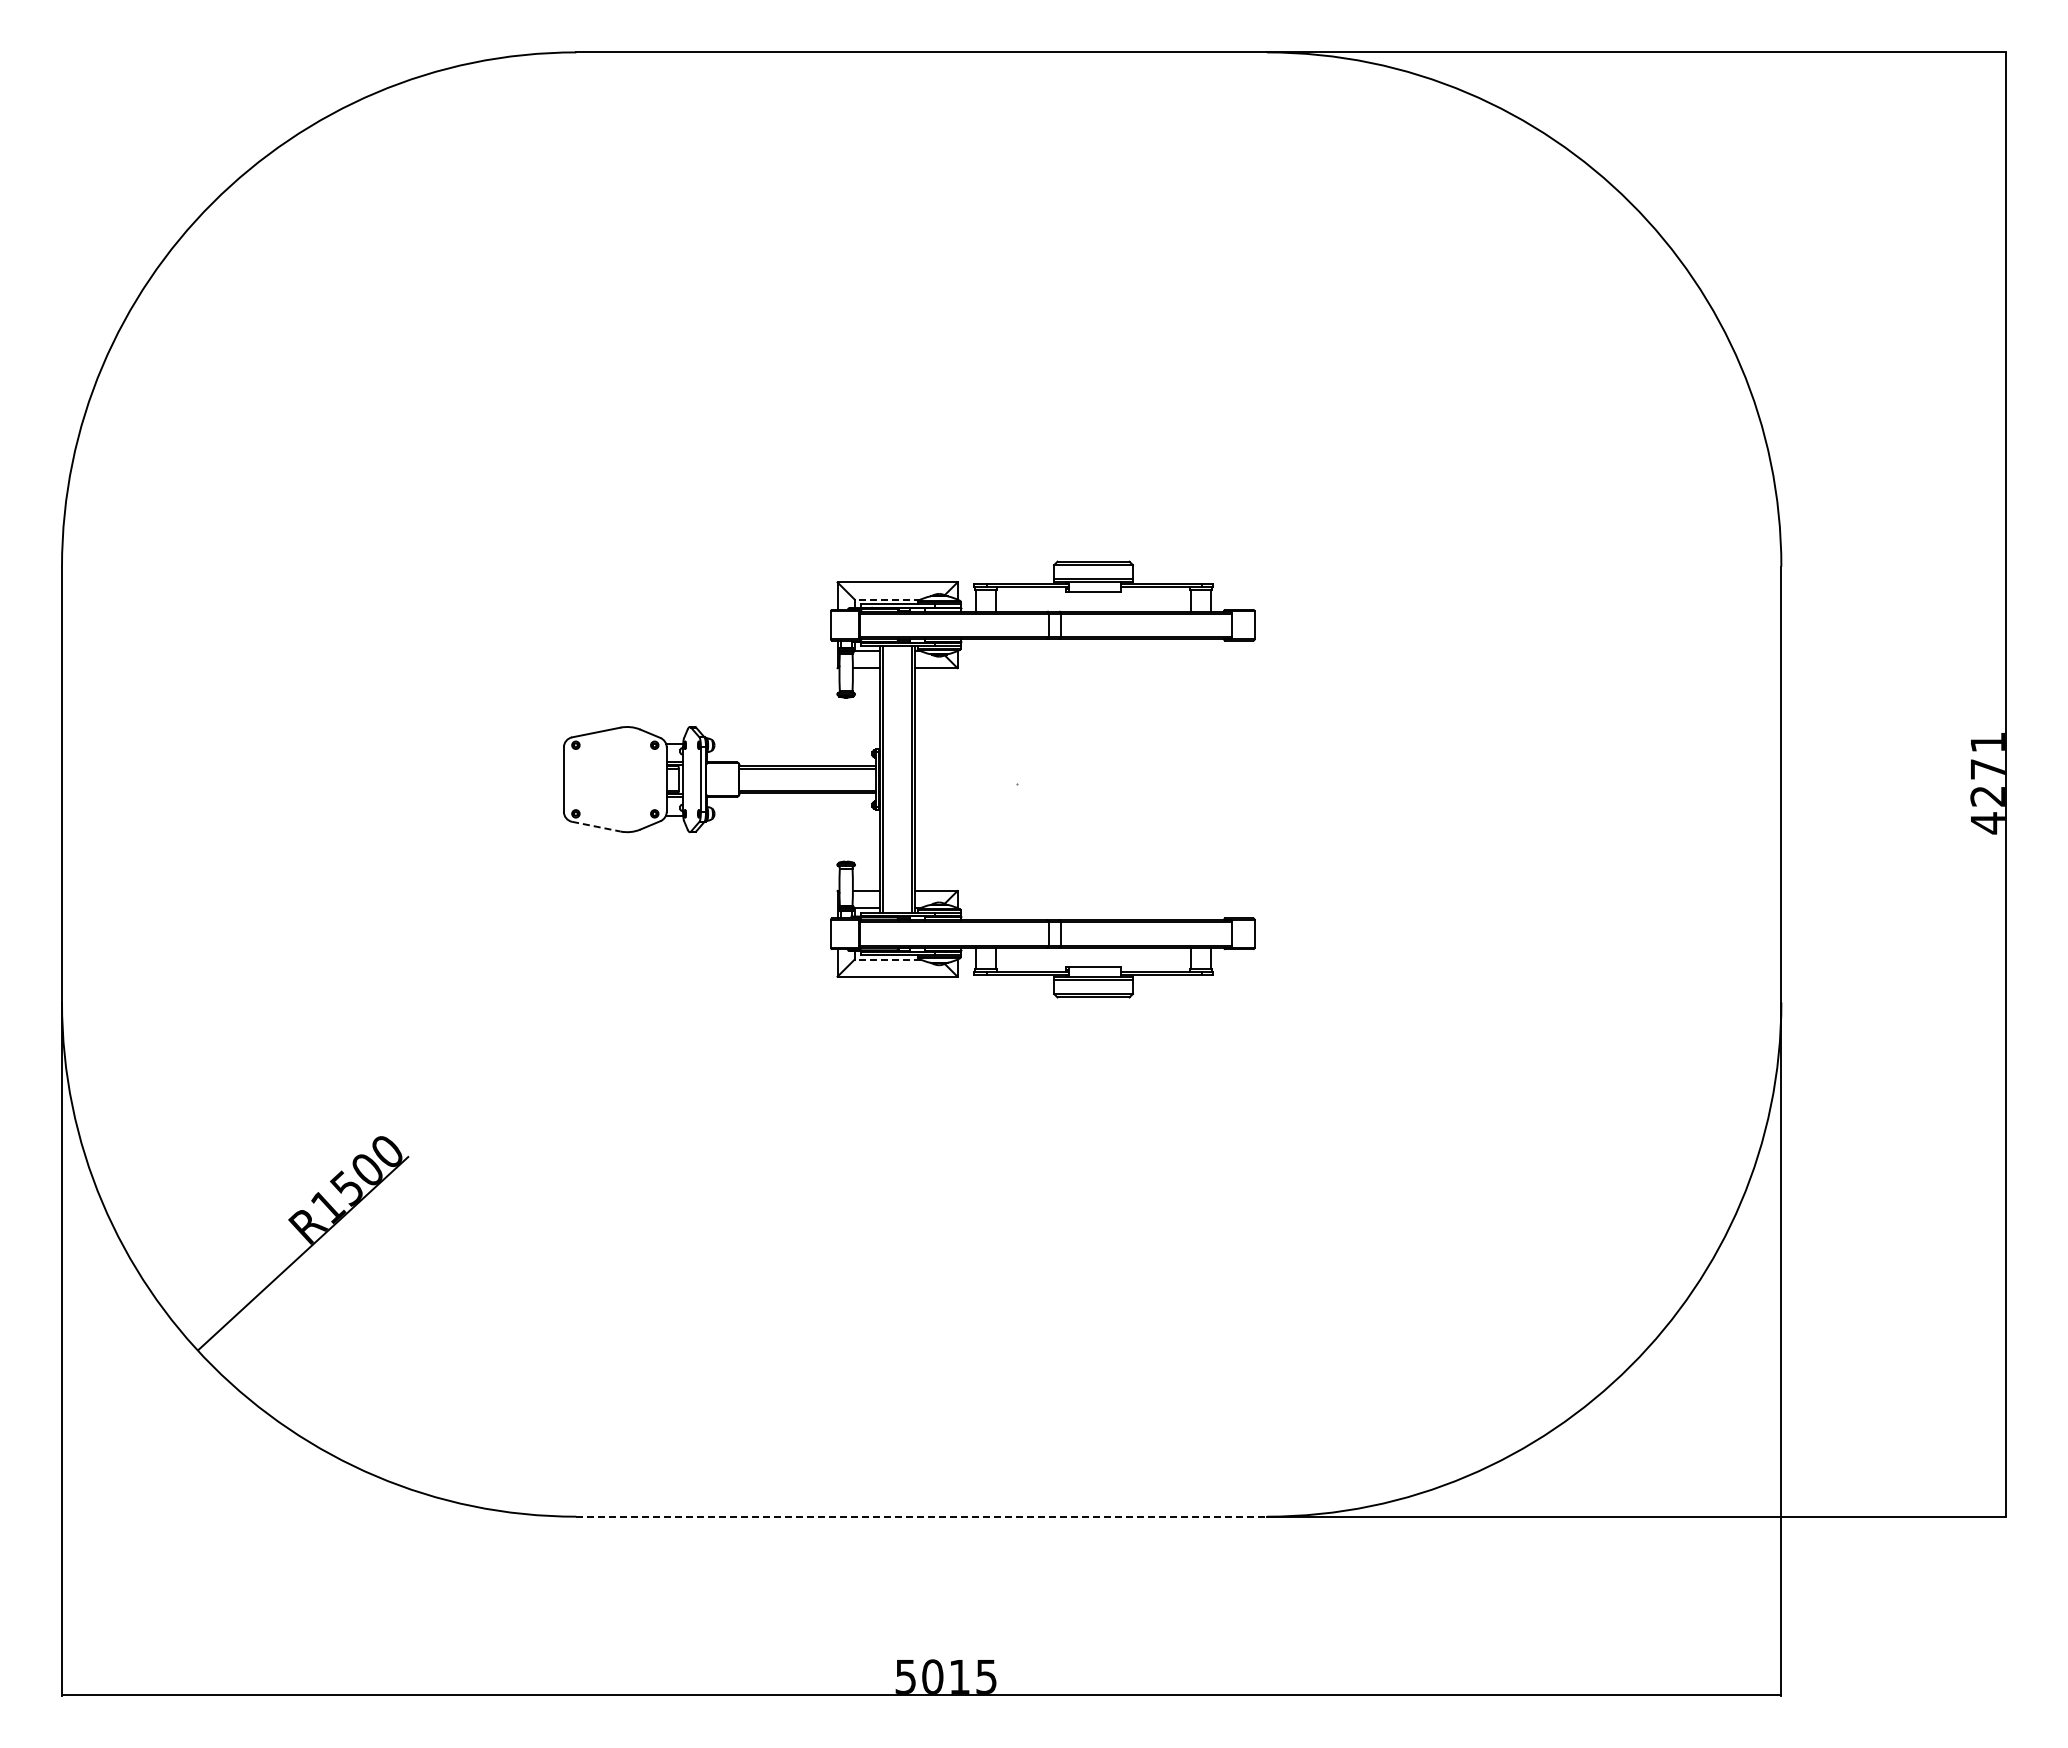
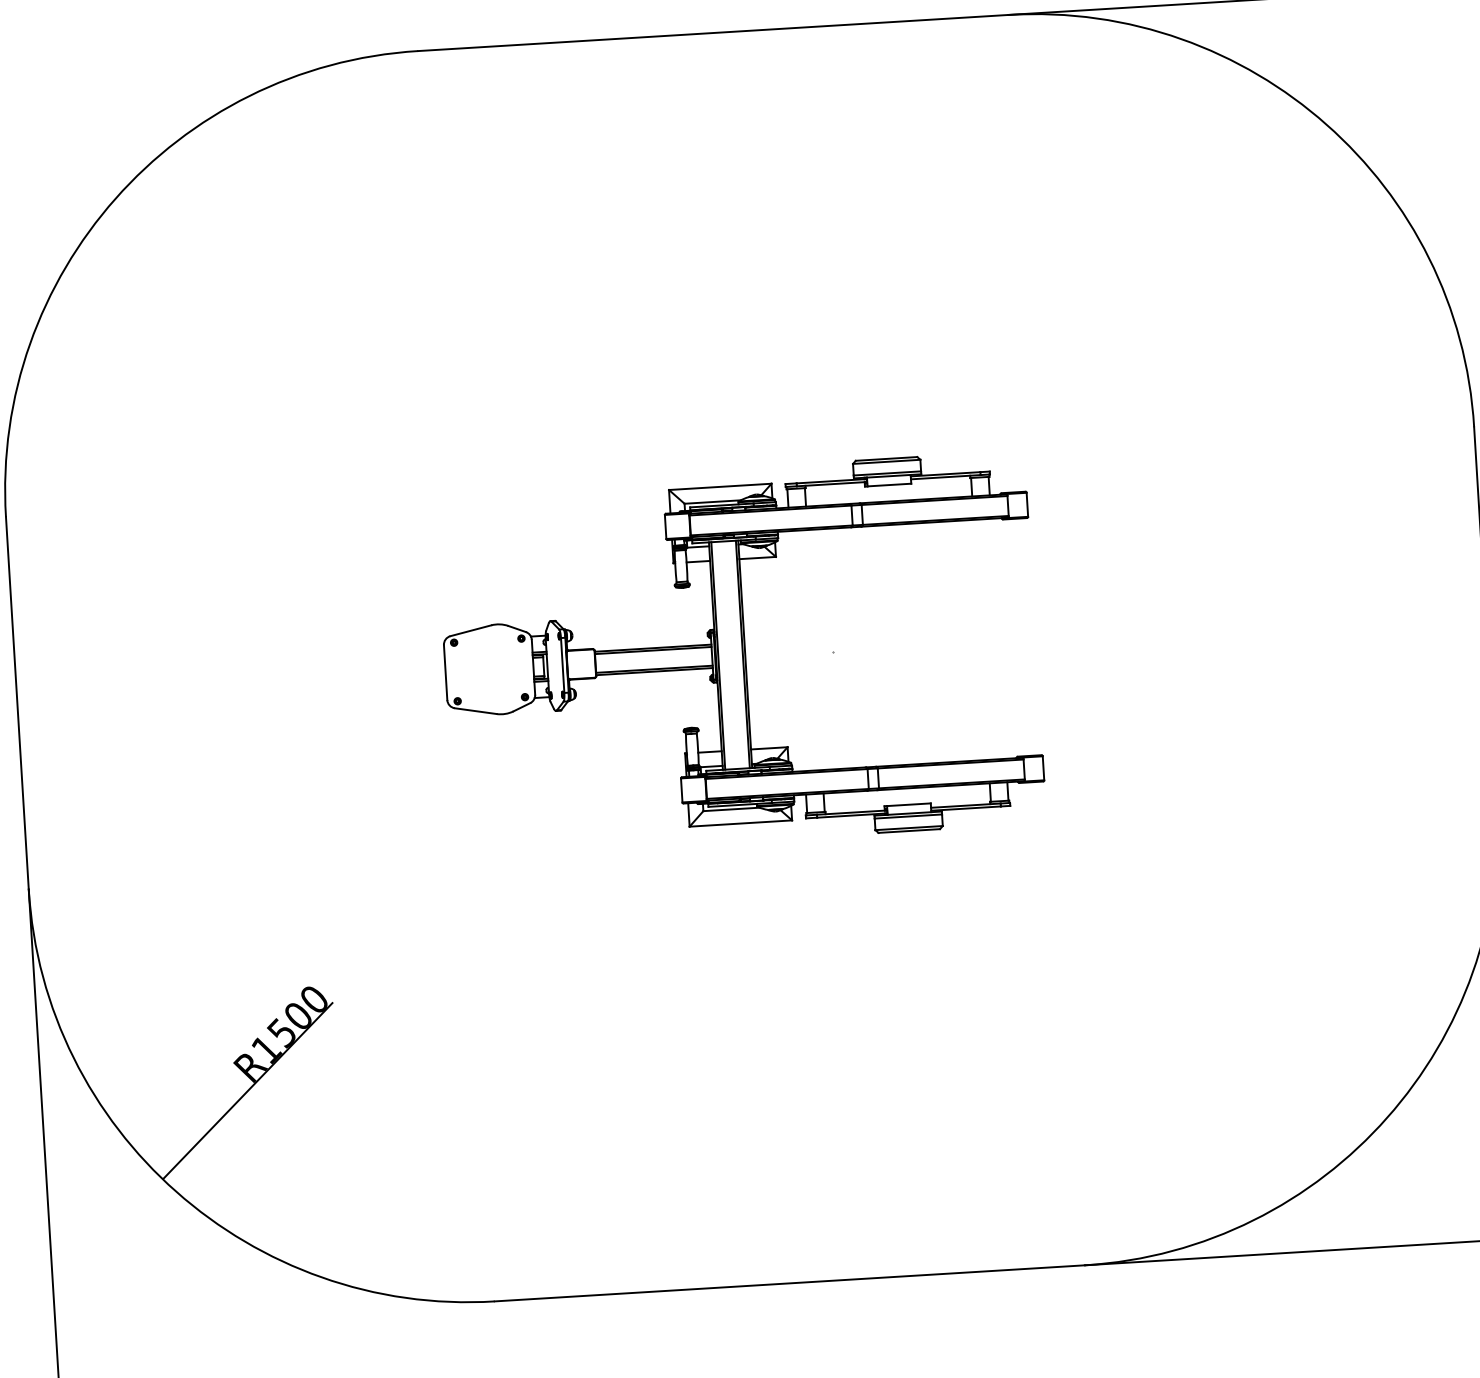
line: (887, 599) -> (712, 501), dashed -> solid
line: (596, 826) -> (475, 711), dashed -> solid
line: (887, 959) -> (731, 809), dashed -> solid
line: (922, 1516) -> (790, 1283), dashed -> solid

